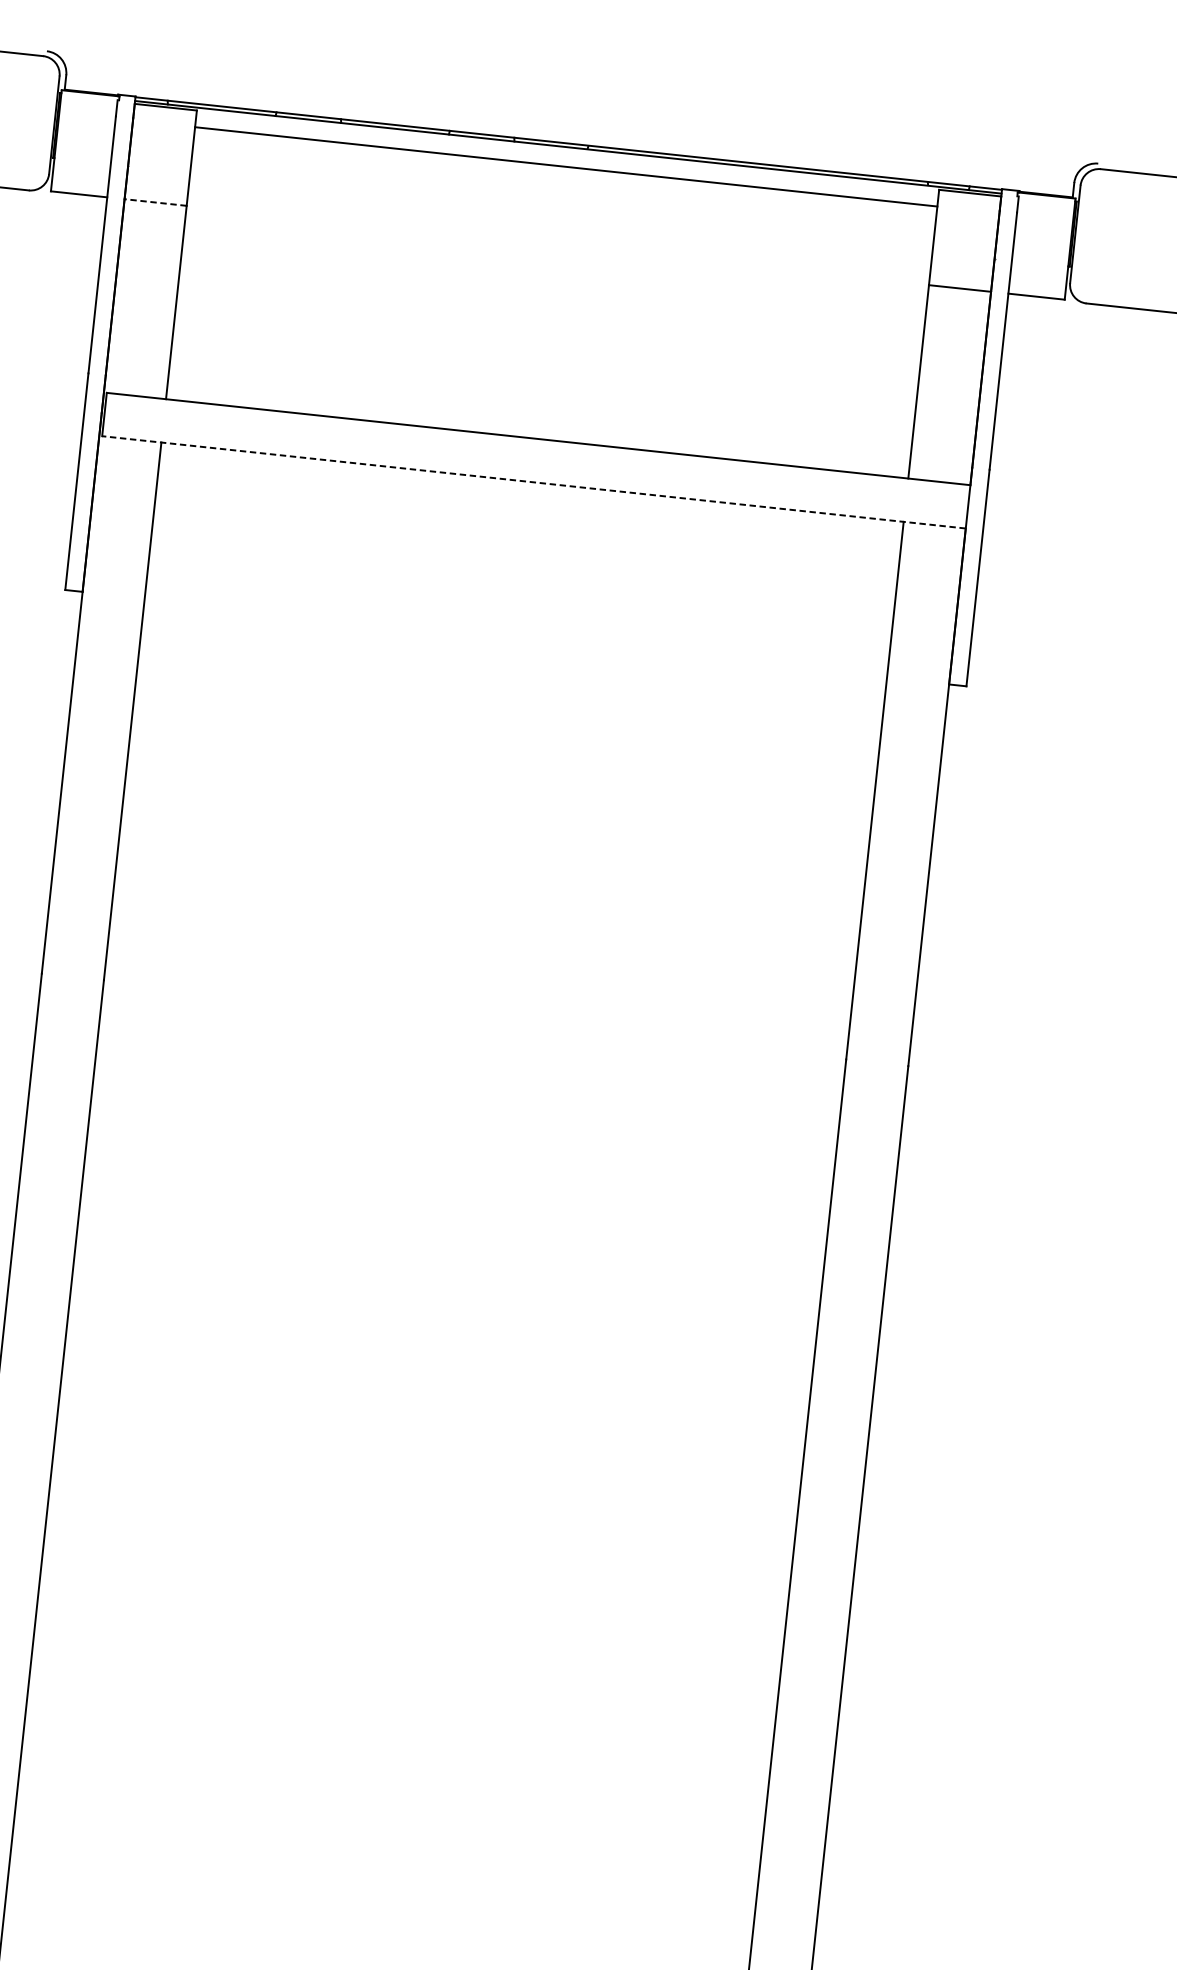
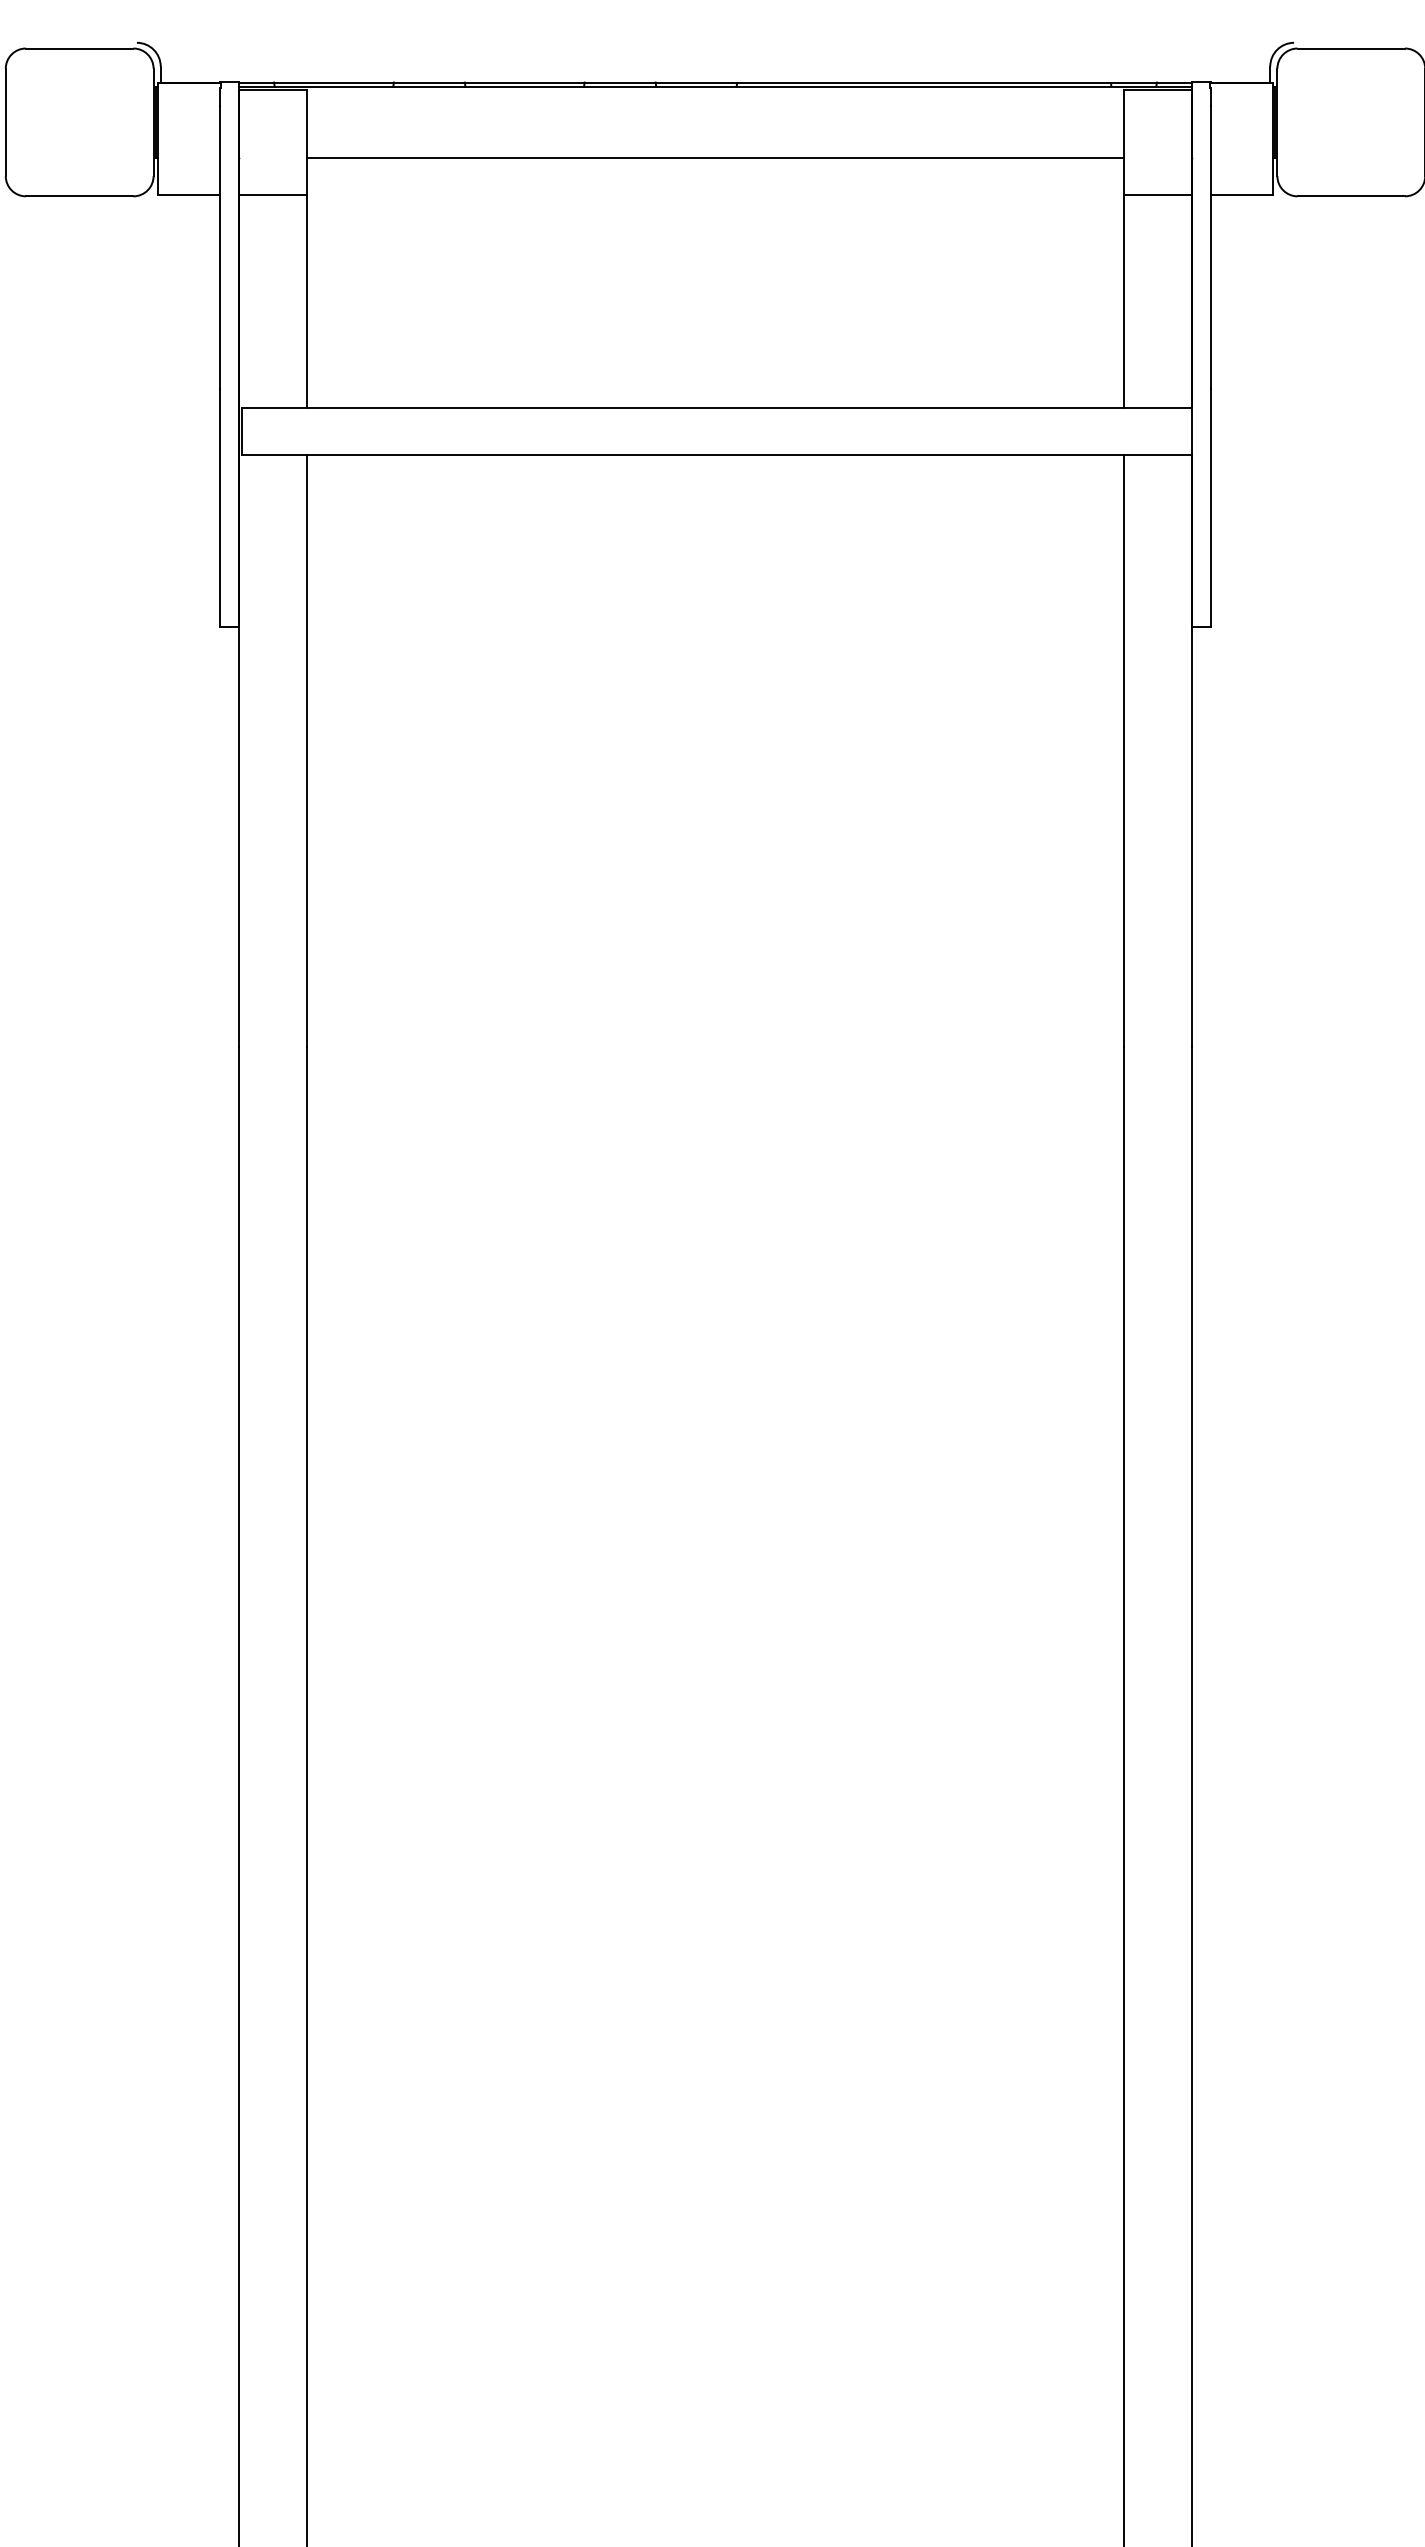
line: (566, 167) -> (715, 158), moved
line: (155, 202) -> (272, 194), dashed -> solid
line: (533, 482) -> (716, 455), dashed -> solid

